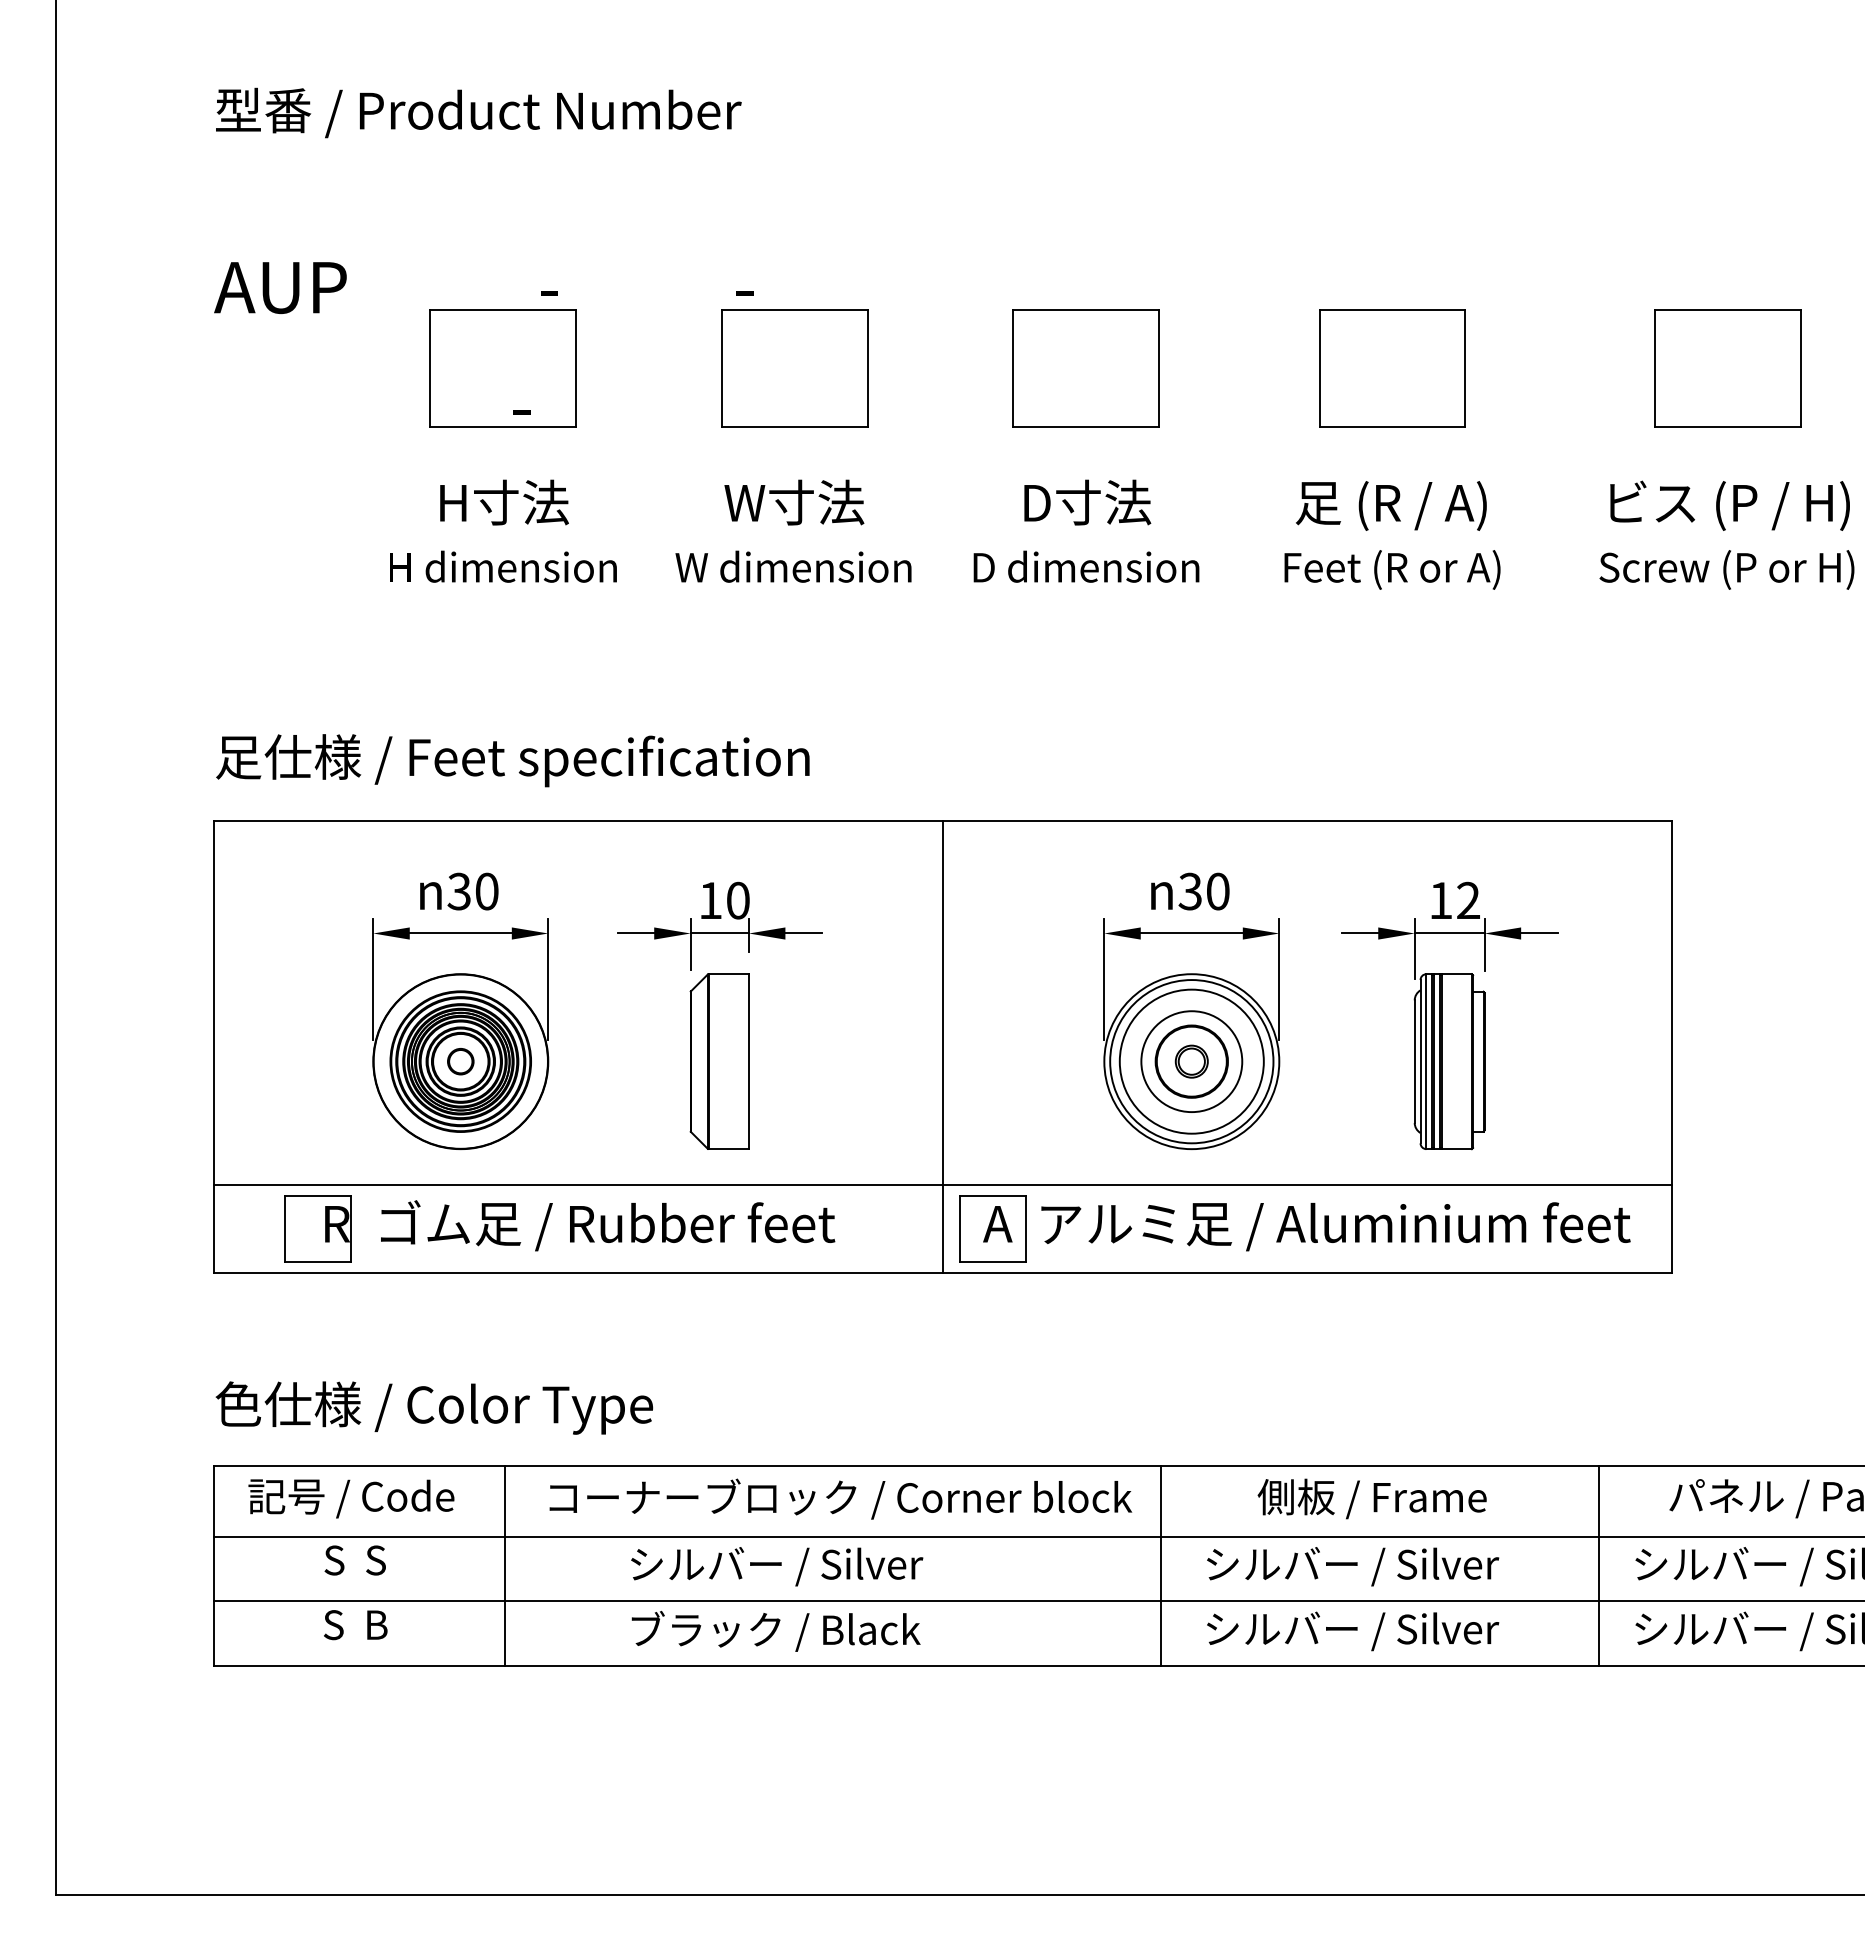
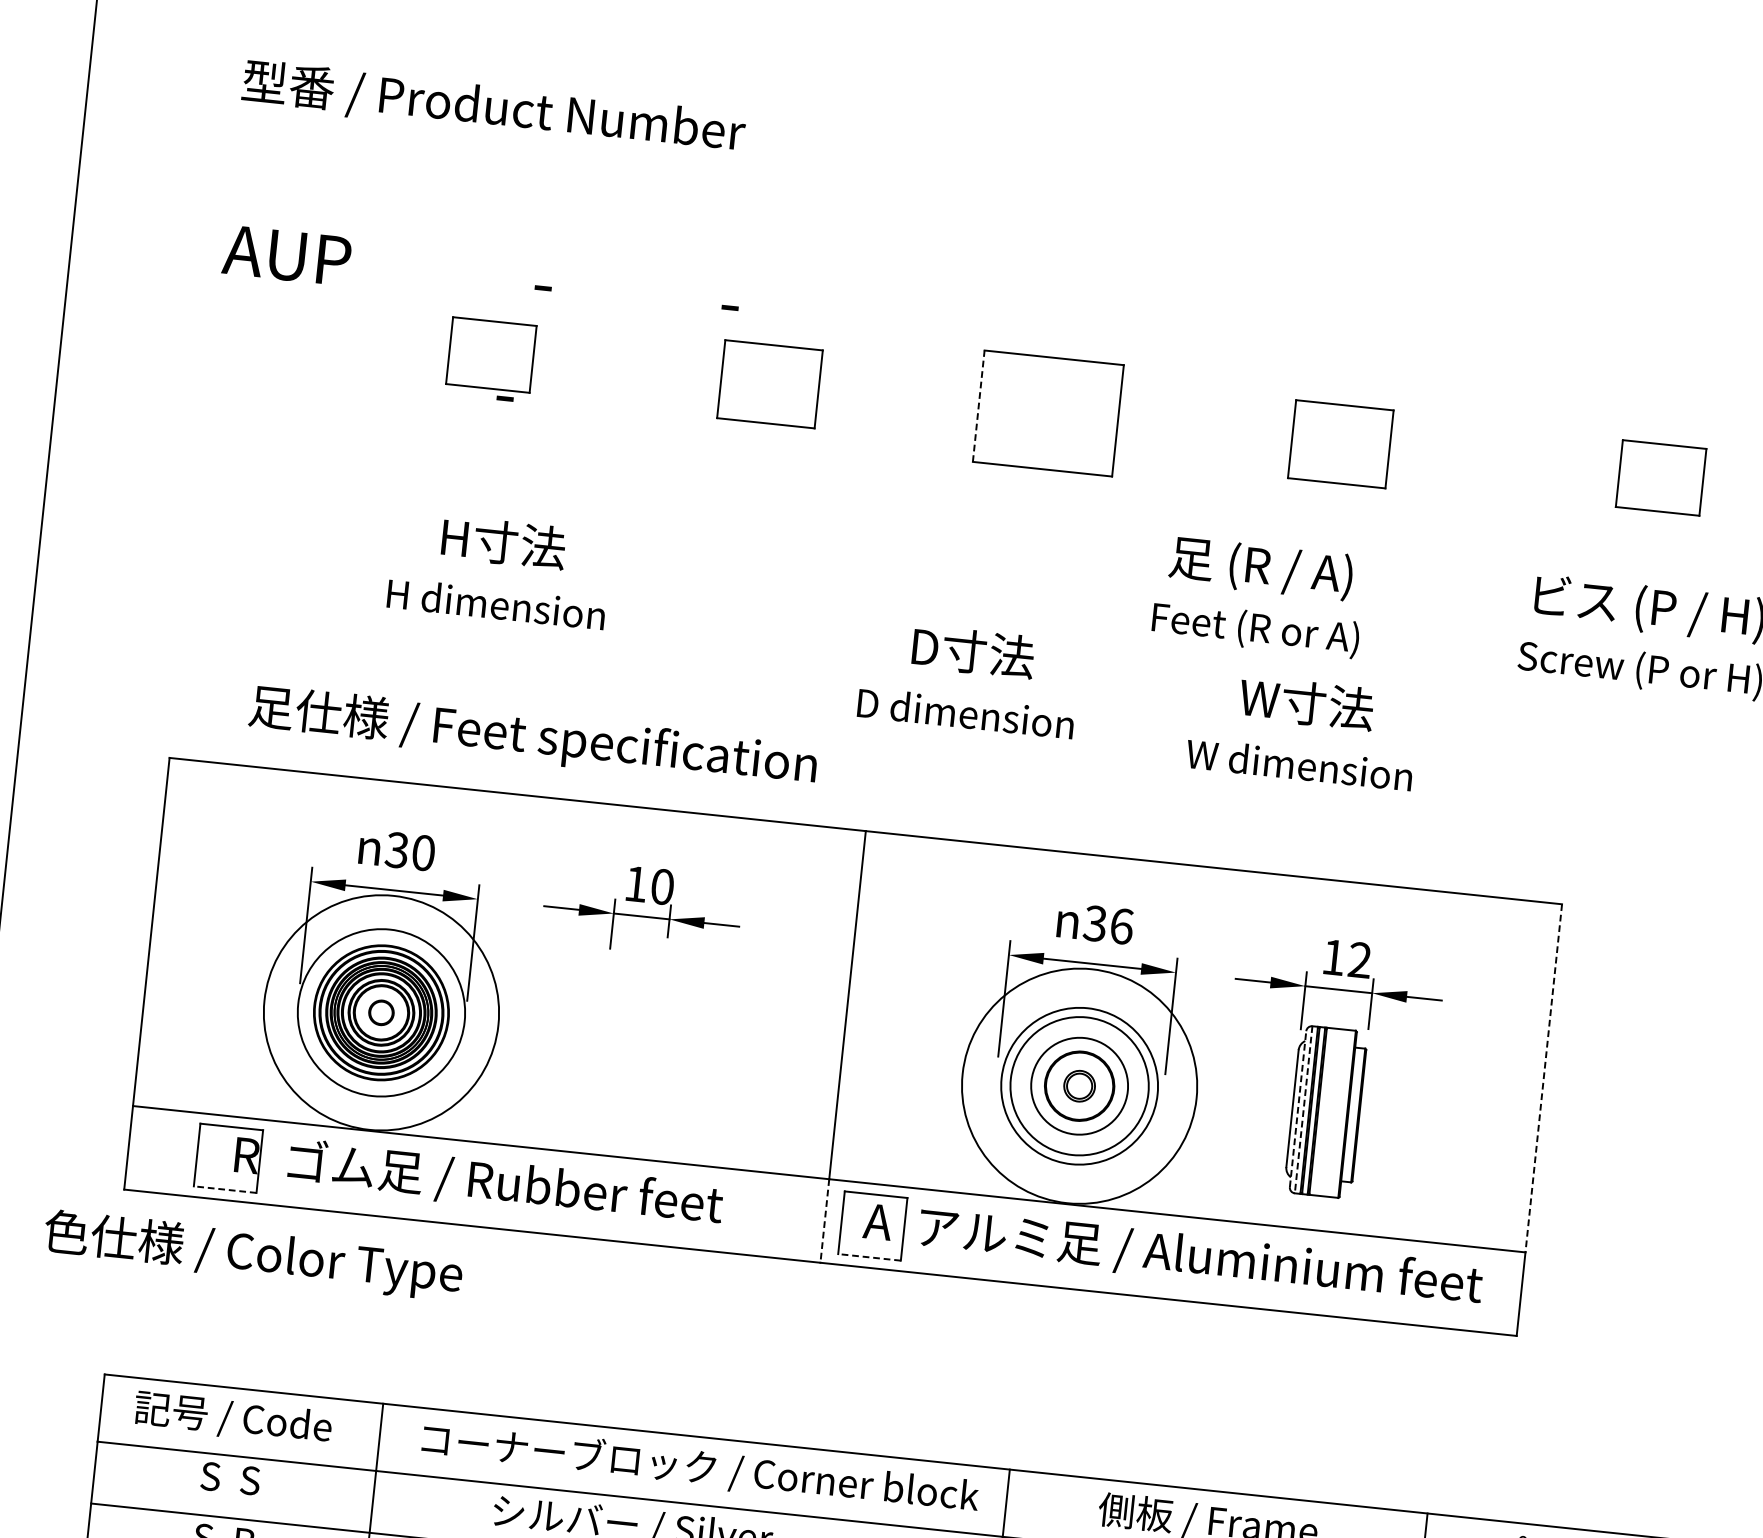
line: (1013, 367) -> (979, 405), solid -> dashed
part: (502, 368) -> (490, 355), size x0.6
part: (794, 368) -> (769, 384), size x0.7
part: (1392, 368) -> (1340, 444), size x0.7
part: (1727, 368) -> (1660, 477), size x0.6
text: (503, 530) -> (500, 569), moved
text: (793, 530) -> (1303, 730), moved
text: (1086, 530) -> (969, 678), moved
text: (1392, 535) -> (1259, 597), moved
text: (512, 760) -> (532, 737), moved
text: (1218, 891) -> (1122, 926), 30 -> 36
line: (1671, 1003) -> (1543, 1078), solid -> dashed
circle: (460, 1061) -> (381, 1012), size x1.4
part: (719, 1061) -> (628, 1038), removed
circle: (1191, 1061) -> (1079, 1086), size x1.4
line: (1420, 1061) -> (1298, 1109), solid -> dashed
line: (1426, 1062) -> (1303, 1110), solid -> dashed
line: (942, 1228) -> (824, 1220), solid -> dashed
line: (318, 1261) -> (225, 1189), solid -> dashed
line: (992, 1261) -> (869, 1257), solid -> dashed
text: (434, 1407) -> (253, 1255), moved

